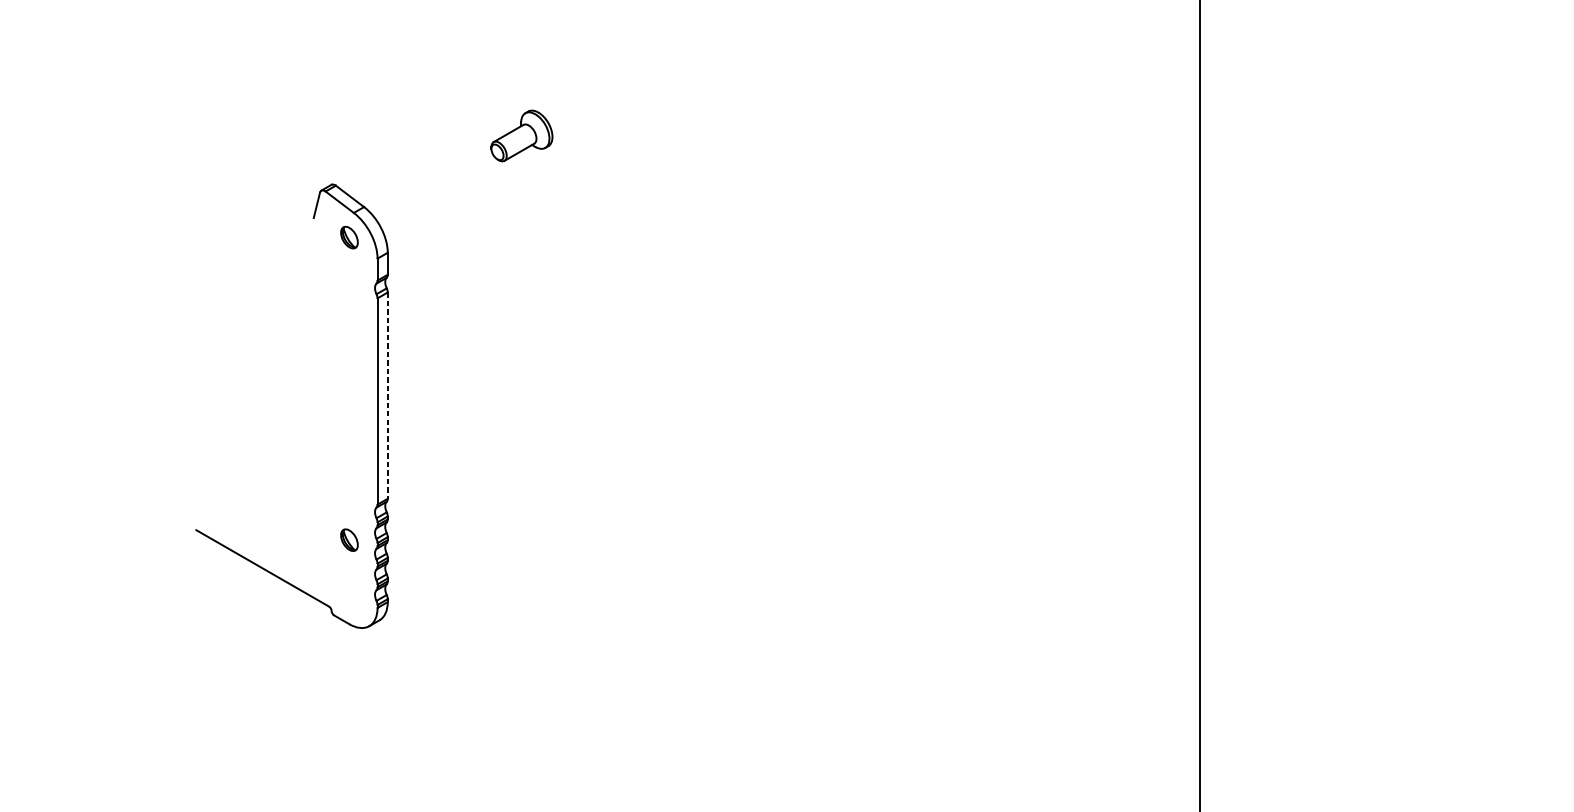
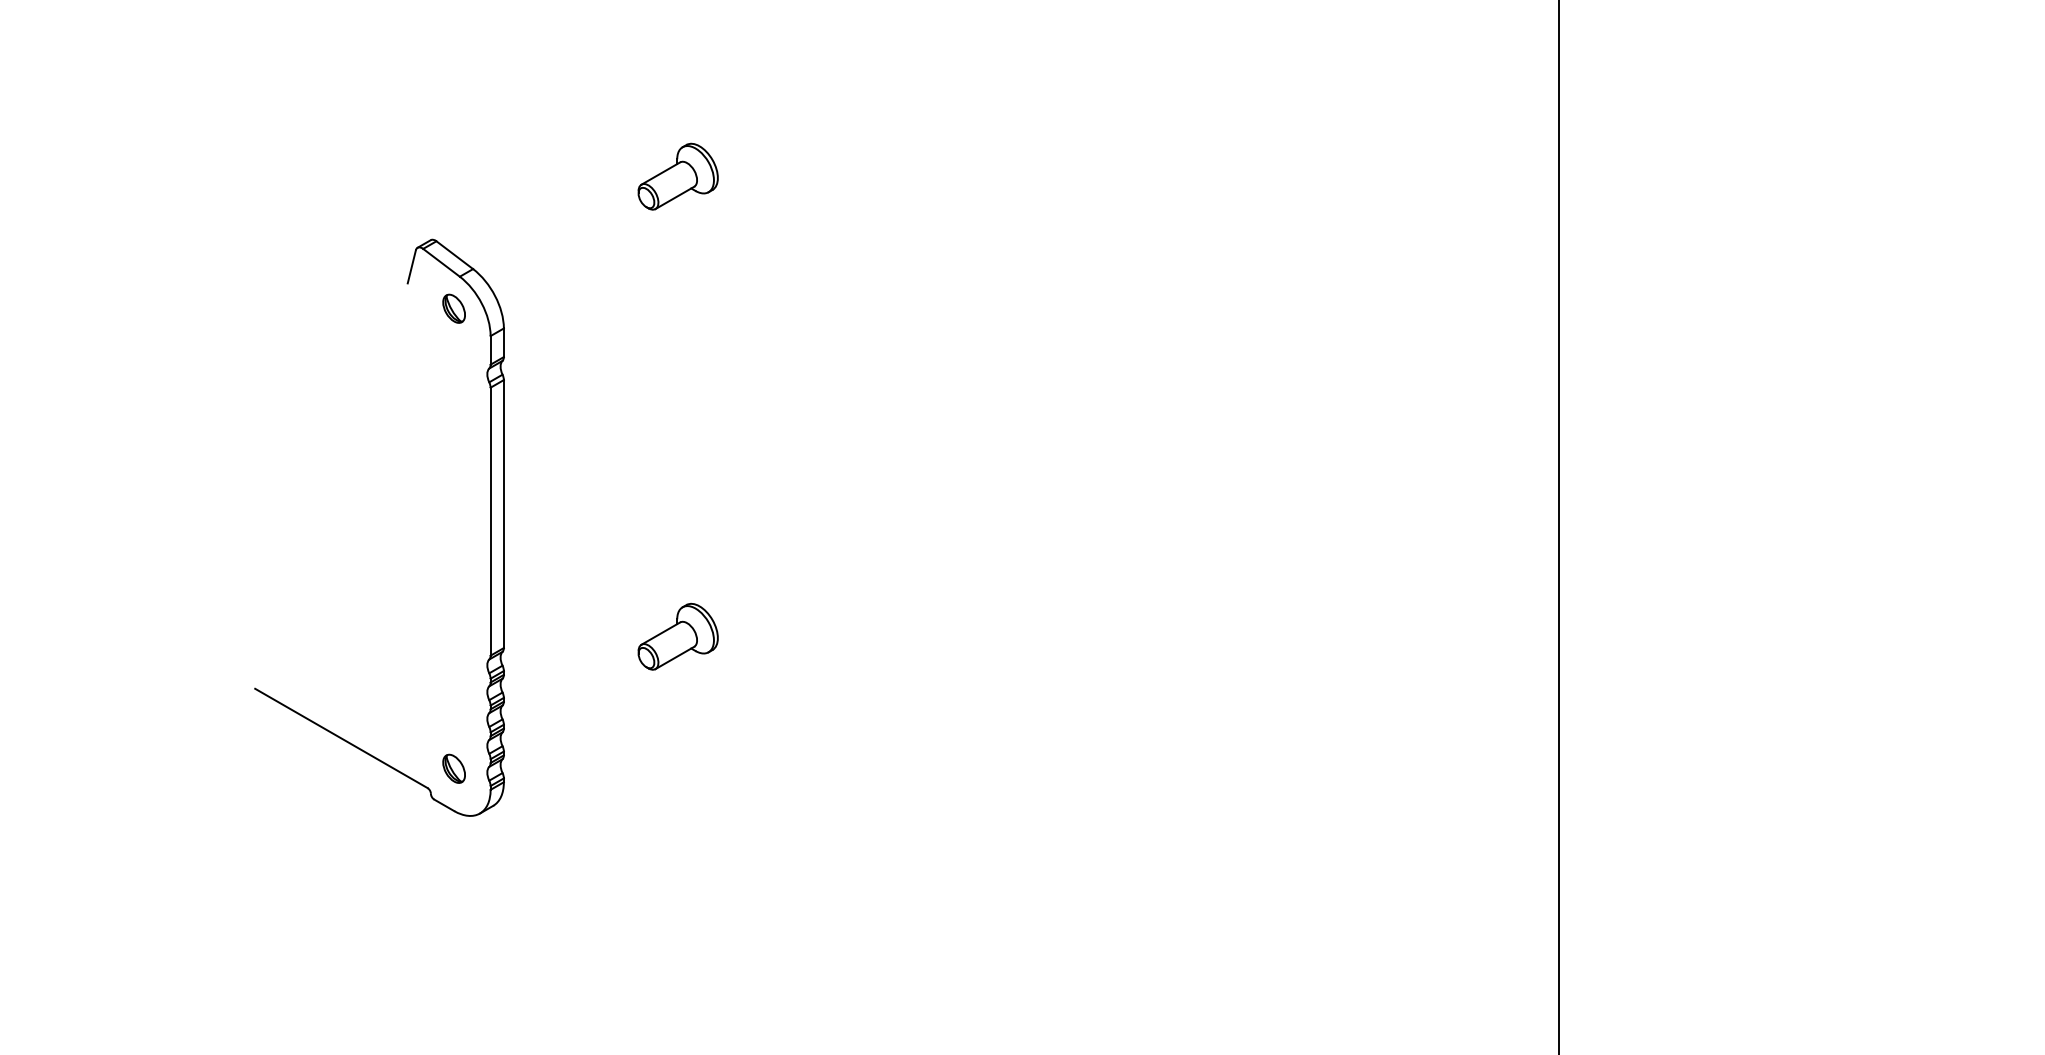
line: (387, 395) -> (503, 514), dashed -> solid
part: (521, 489) -> (677, 636), added
part: (348, 539) -> (453, 768), moved

